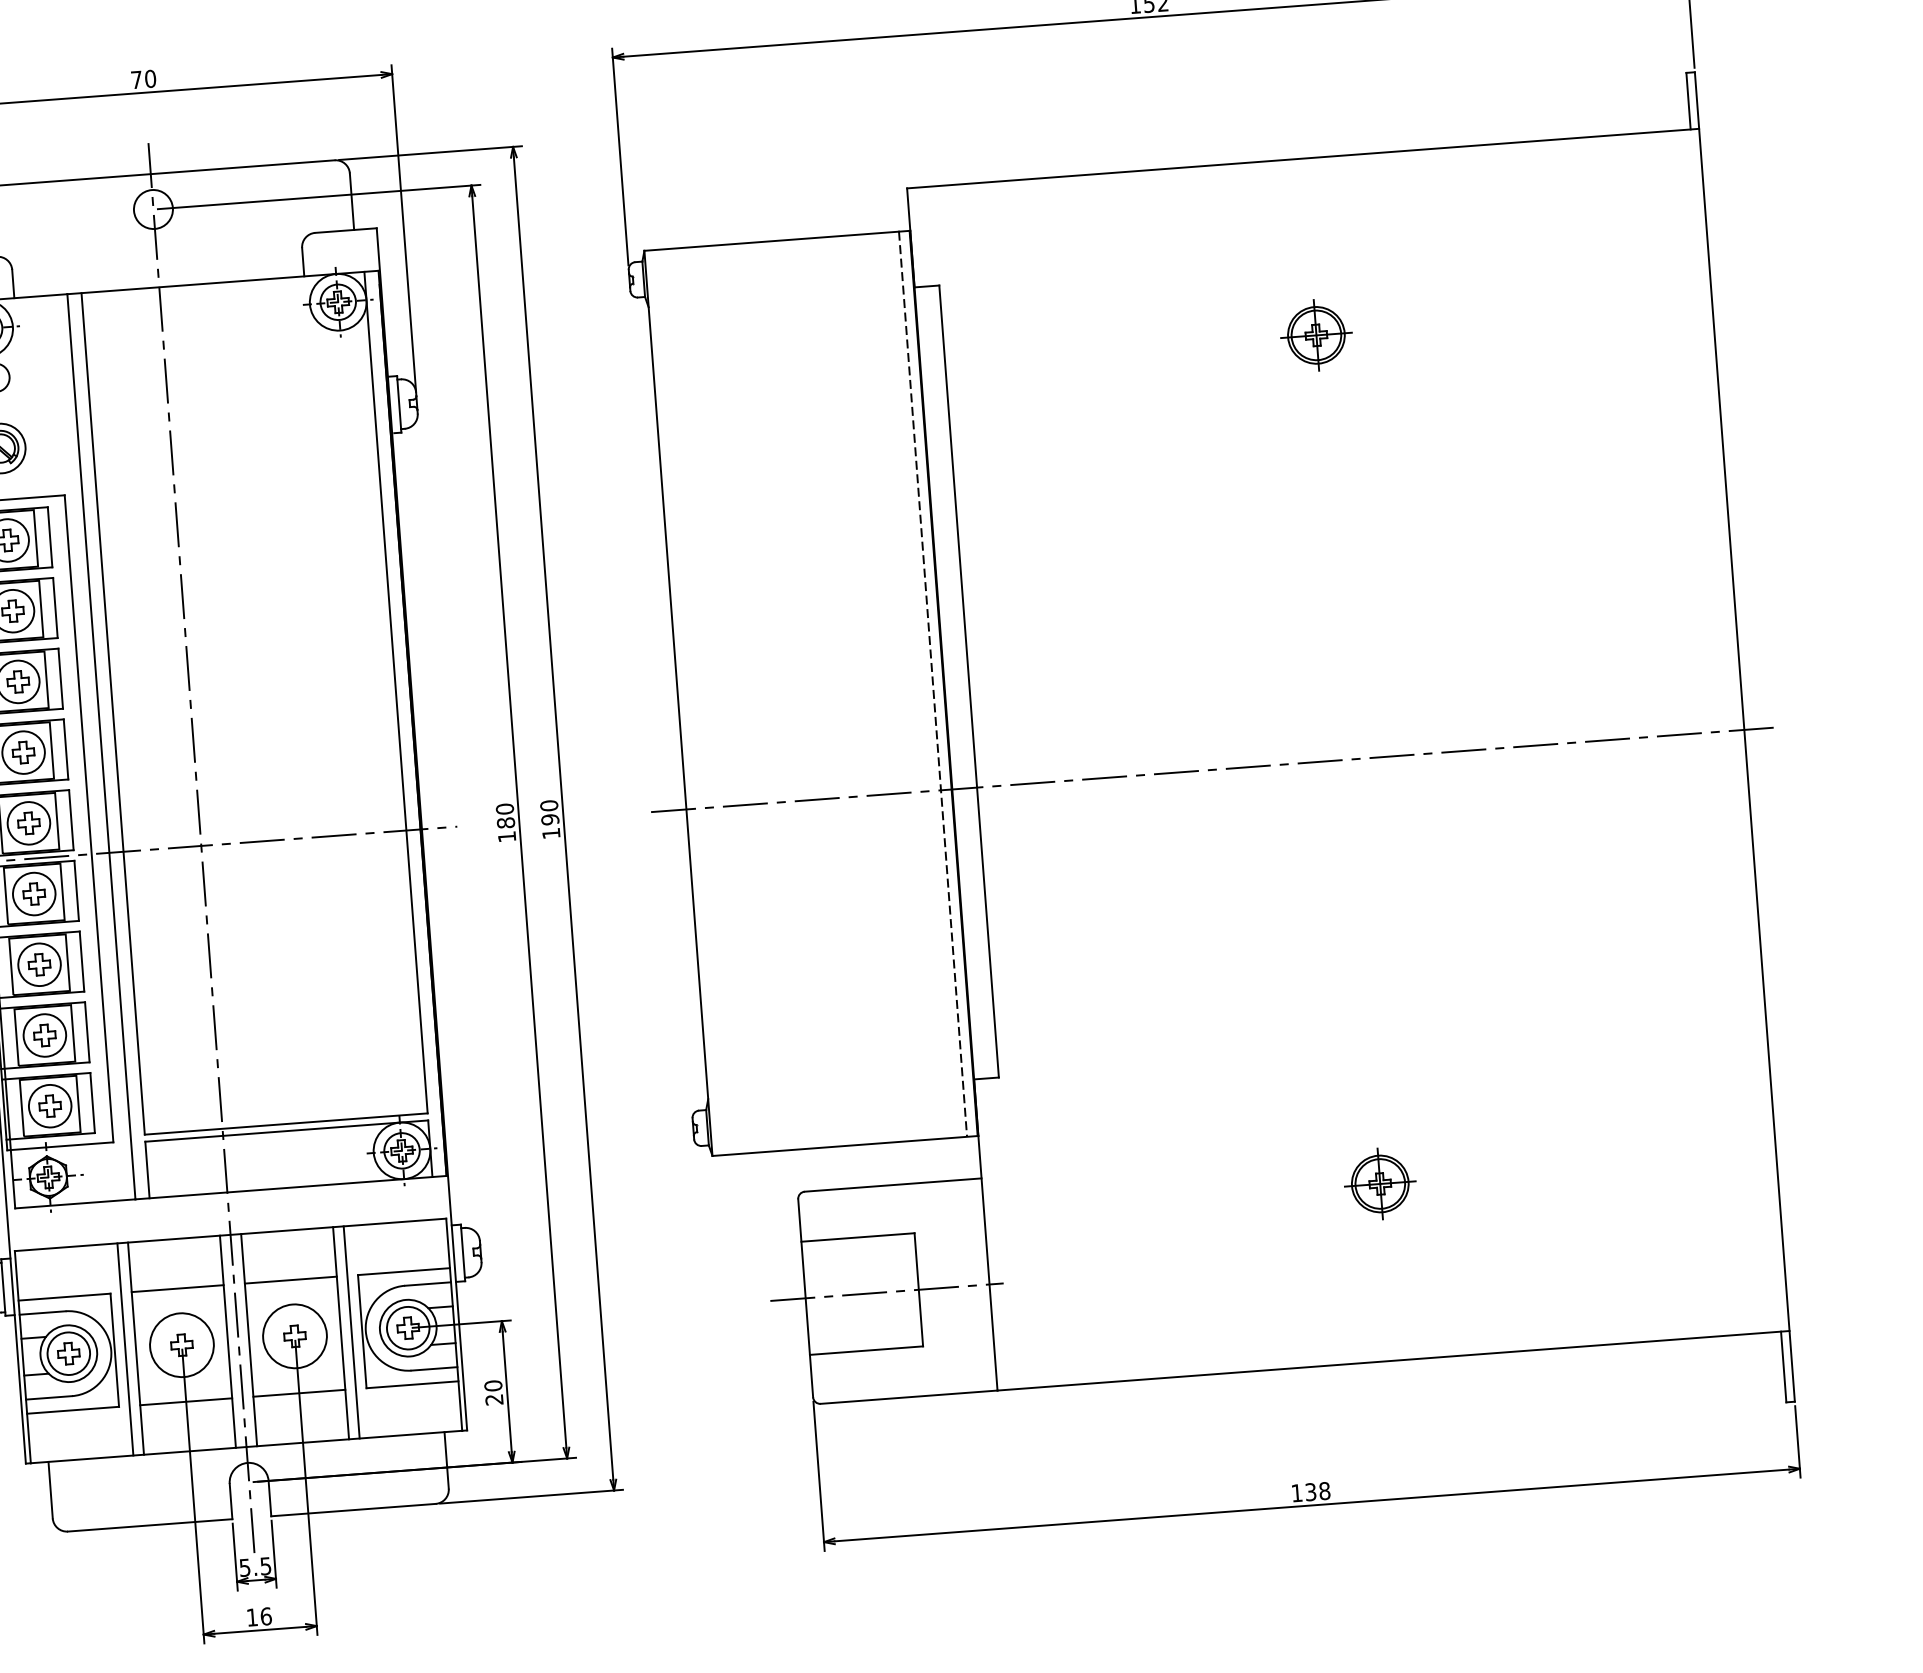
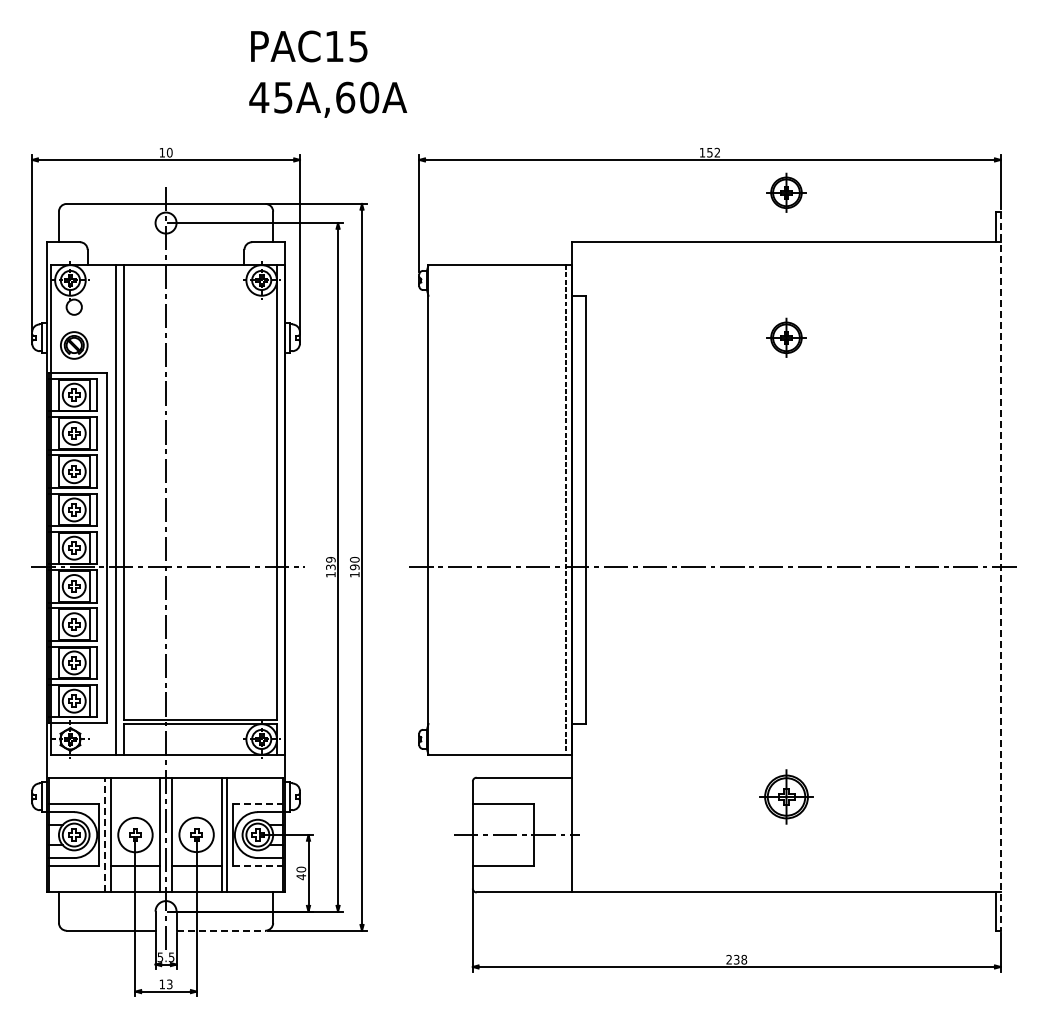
part: (1296, 66) -> (786, 192), added
text: (135, 79) -> (161, 152), 70 -> 10
line: (1744, 737) -> (1000, 571), solid -> dashed
text: (504, 815) -> (330, 563), 180 -> 139
part: (1380, 1183) -> (786, 796), size x1.4
line: (403, 1271) -> (257, 804), solid -> dashed
line: (290, 1280) -> (196, 804), removed
line: (177, 1288) -> (135, 804), removed
line: (124, 1348) -> (104, 834), solid -> dashed
line: (411, 1384) -> (257, 865), solid -> dashed
text: (494, 1400) -> (301, 877), 20 -> 40
text: (1295, 1492) -> (728, 959), 138 -> 238
line: (354, 1509) -> (221, 930), solid -> dashed
text: (265, 1616) -> (169, 984), 16 -> 13

